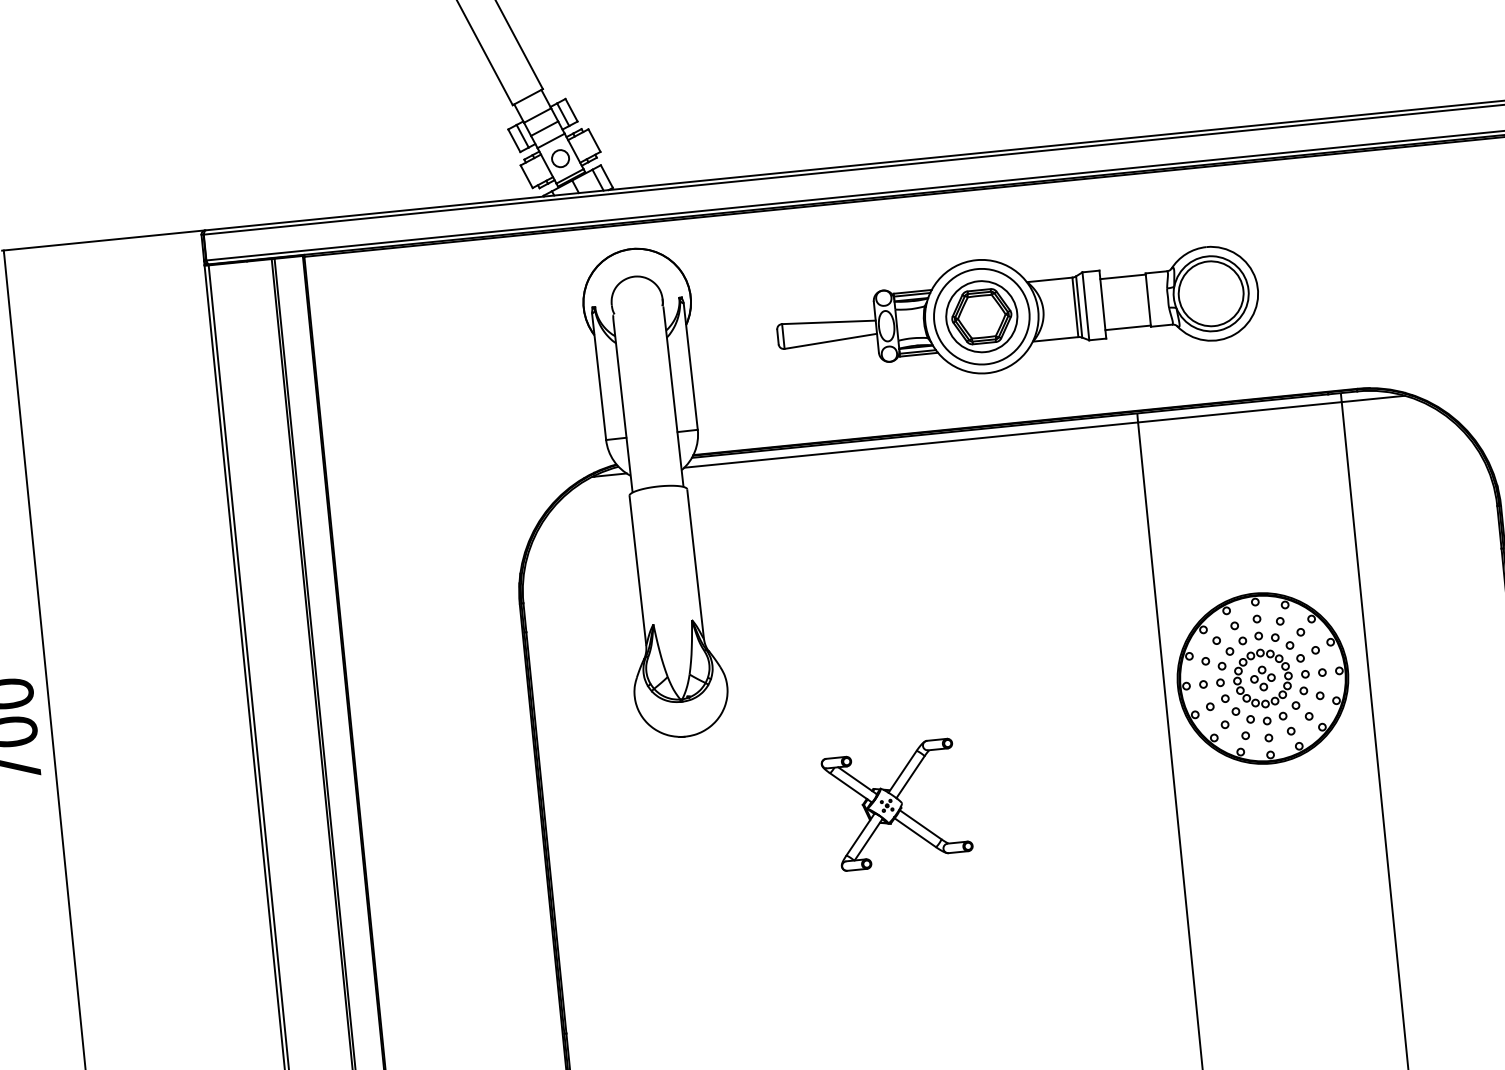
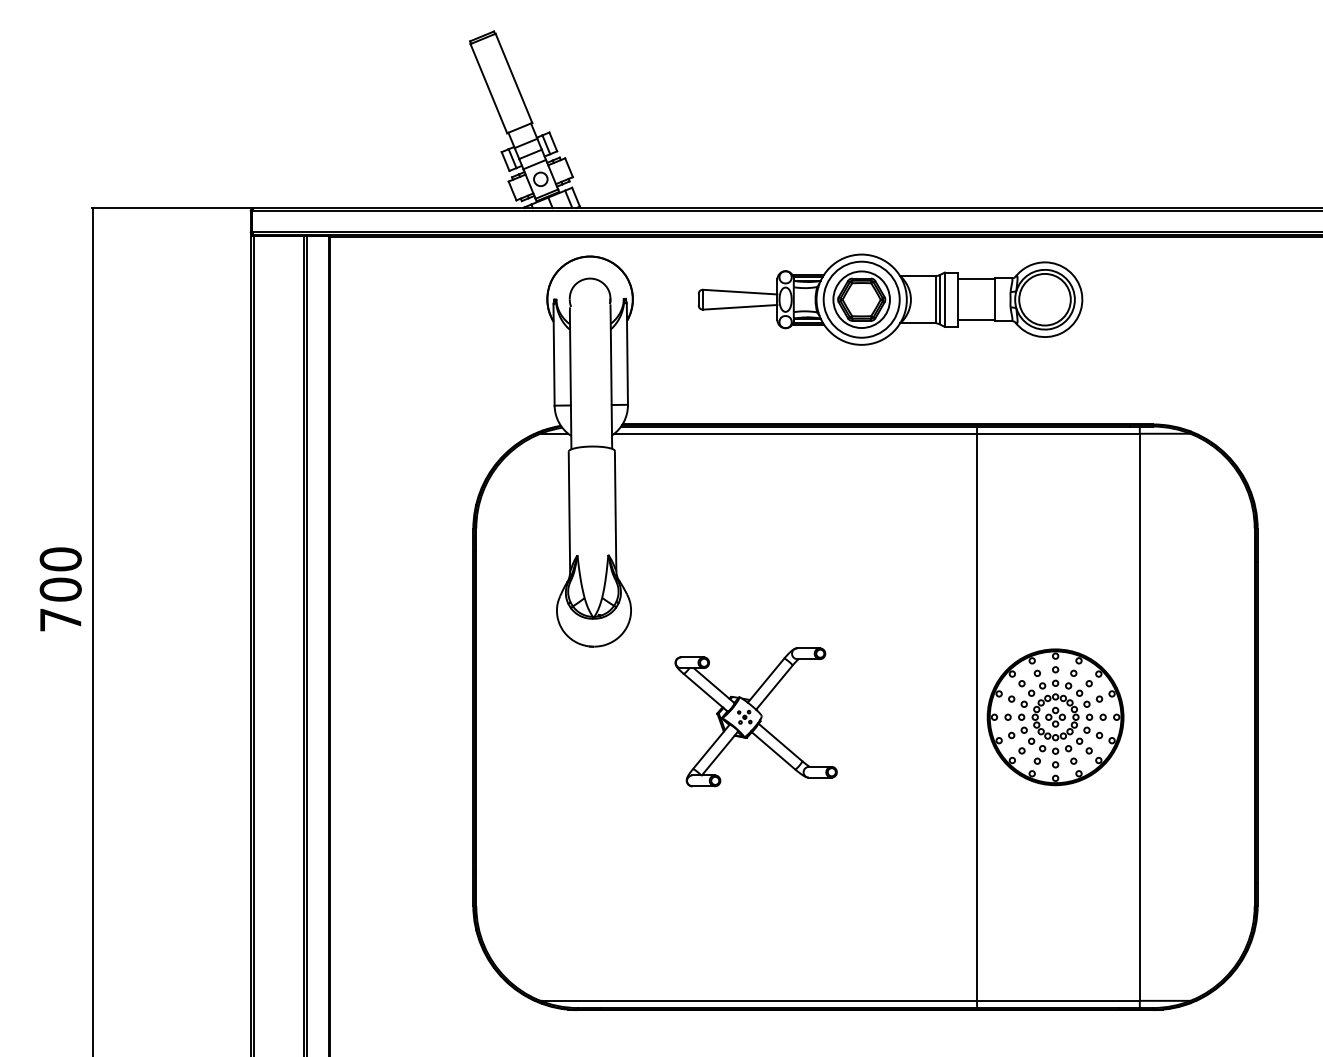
part: (1017, 312) -> (890, 299), moved
part: (1262, 678) -> (1055, 717), moved
part: (896, 805) -> (755, 717), size x1.43

